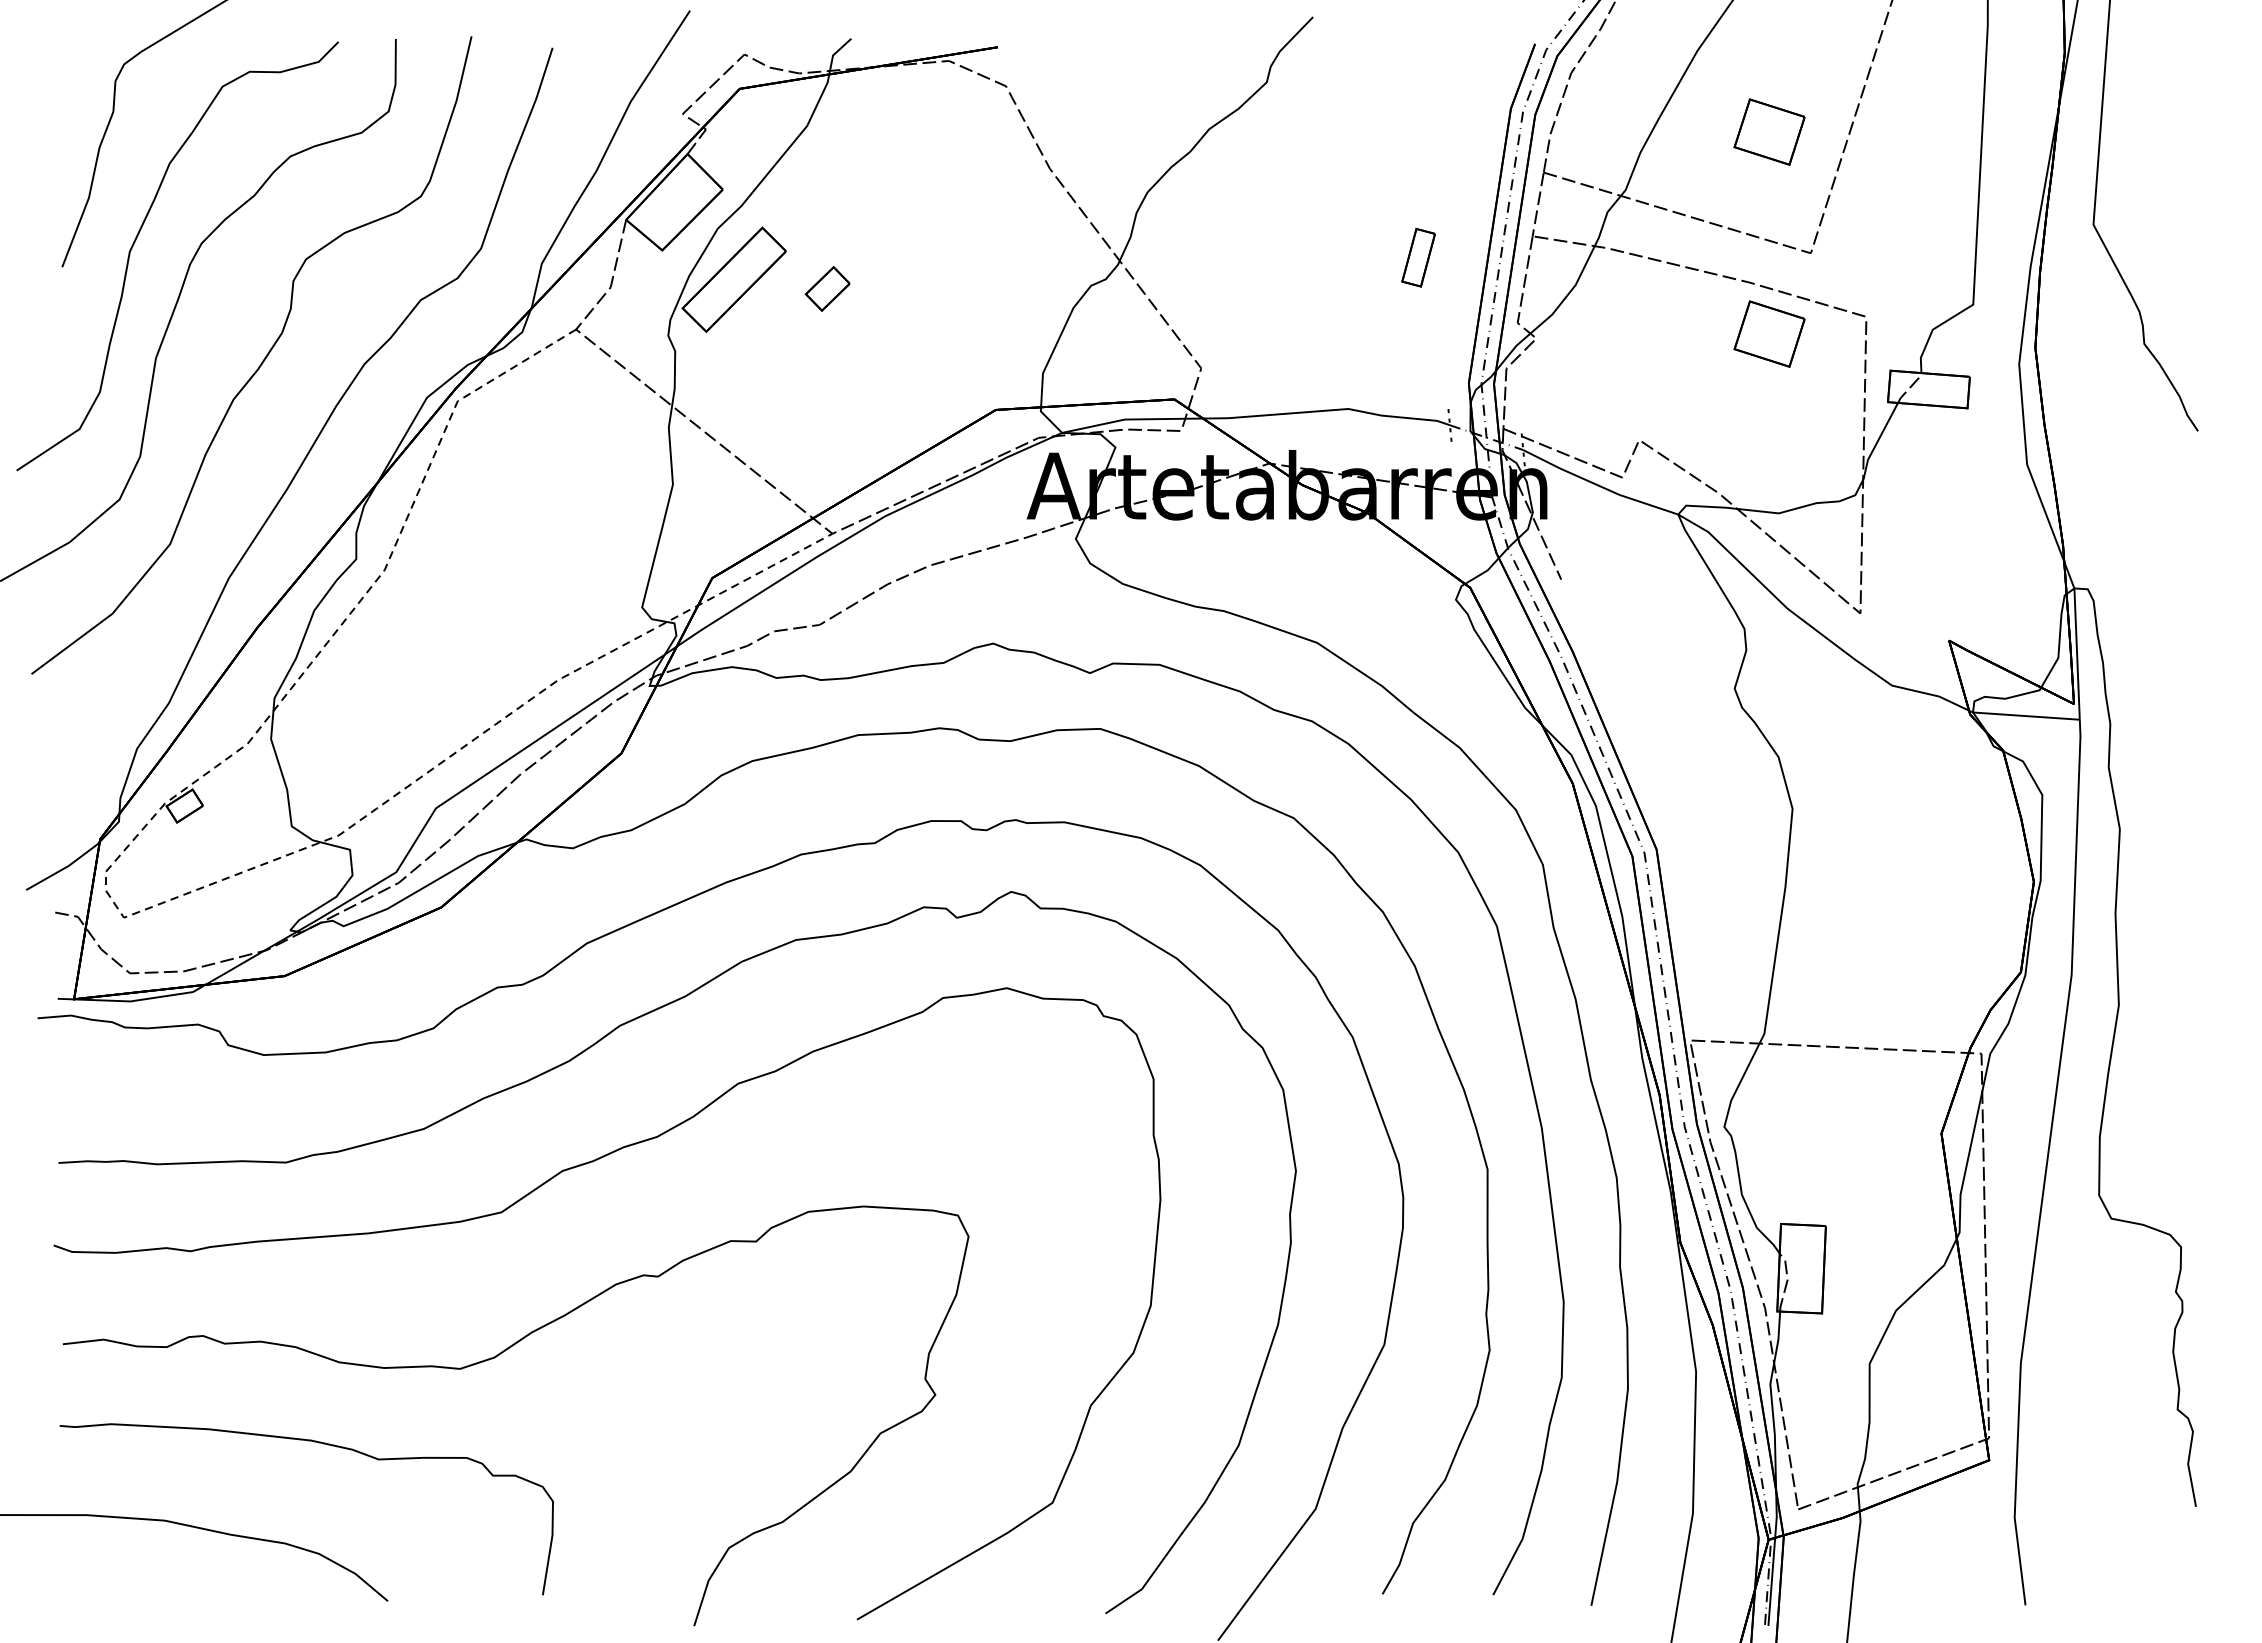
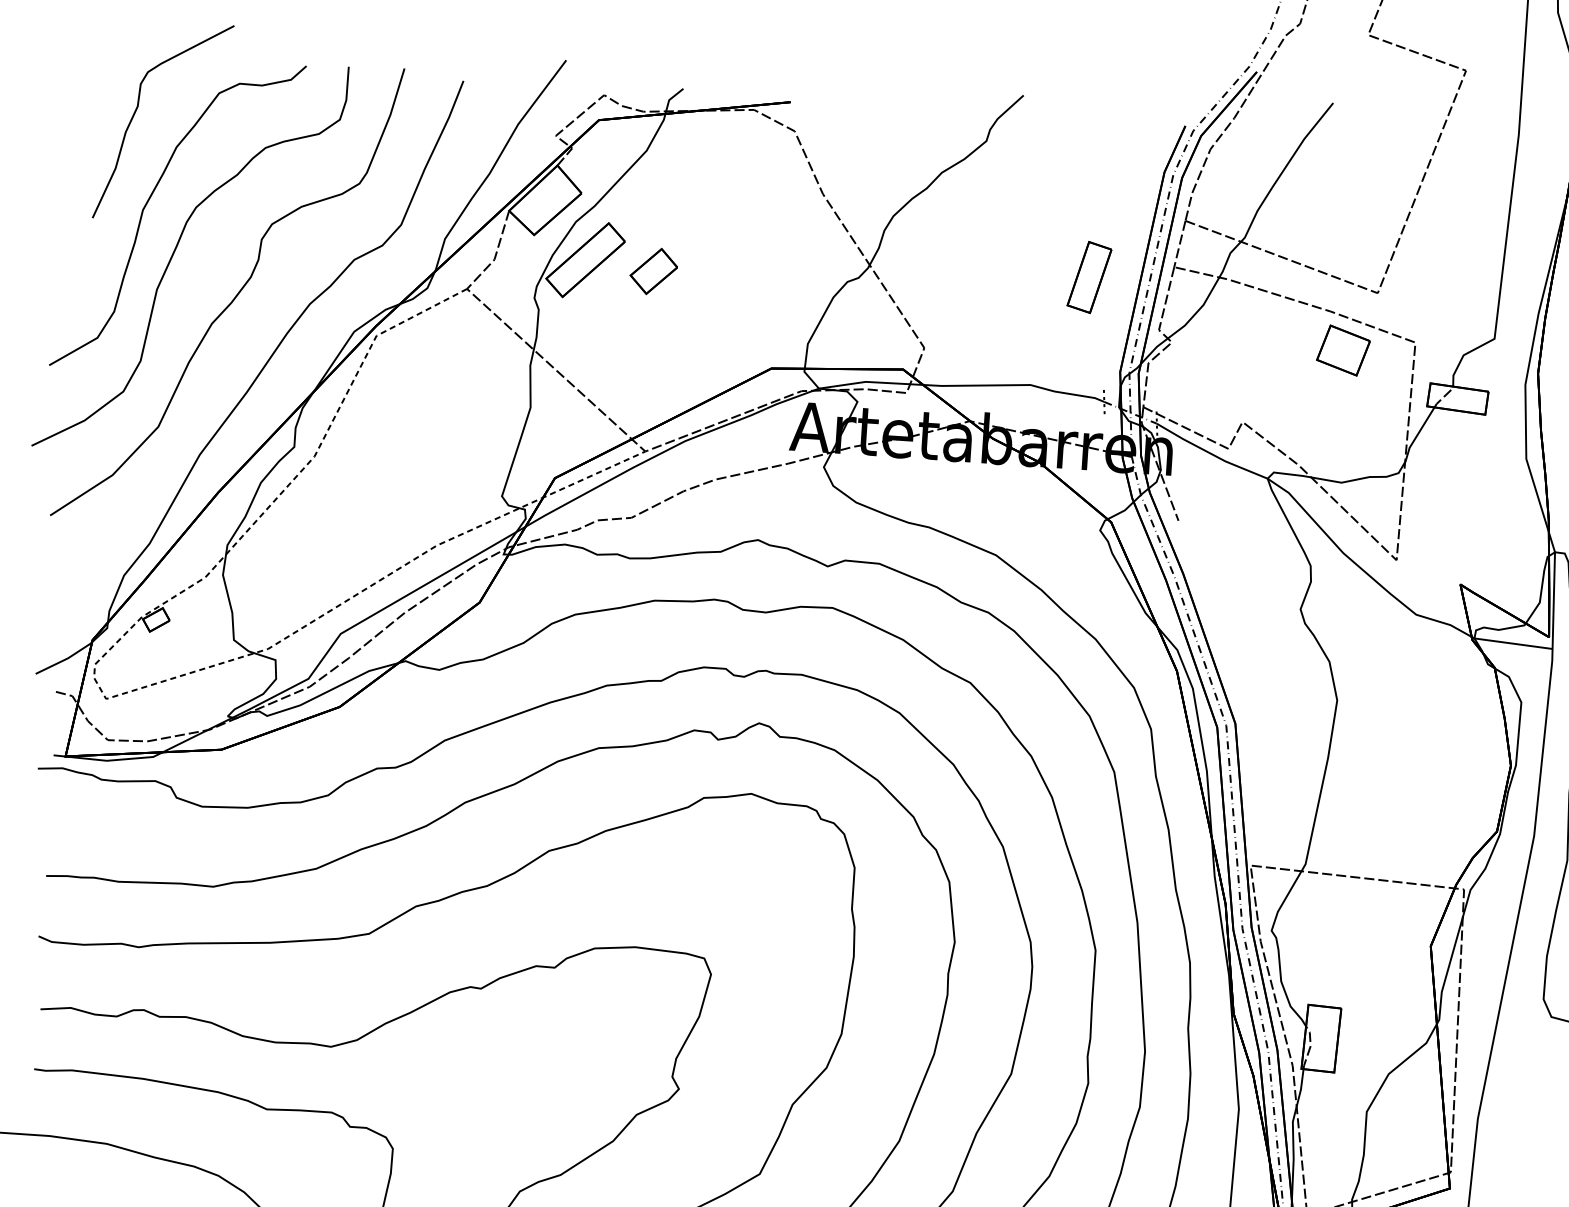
part: (1769, 131) -> (1353, 201), removed
part: (1418, 257) -> (1089, 277), size x1.67
part: (827, 288) -> (653, 271), size x1.43

